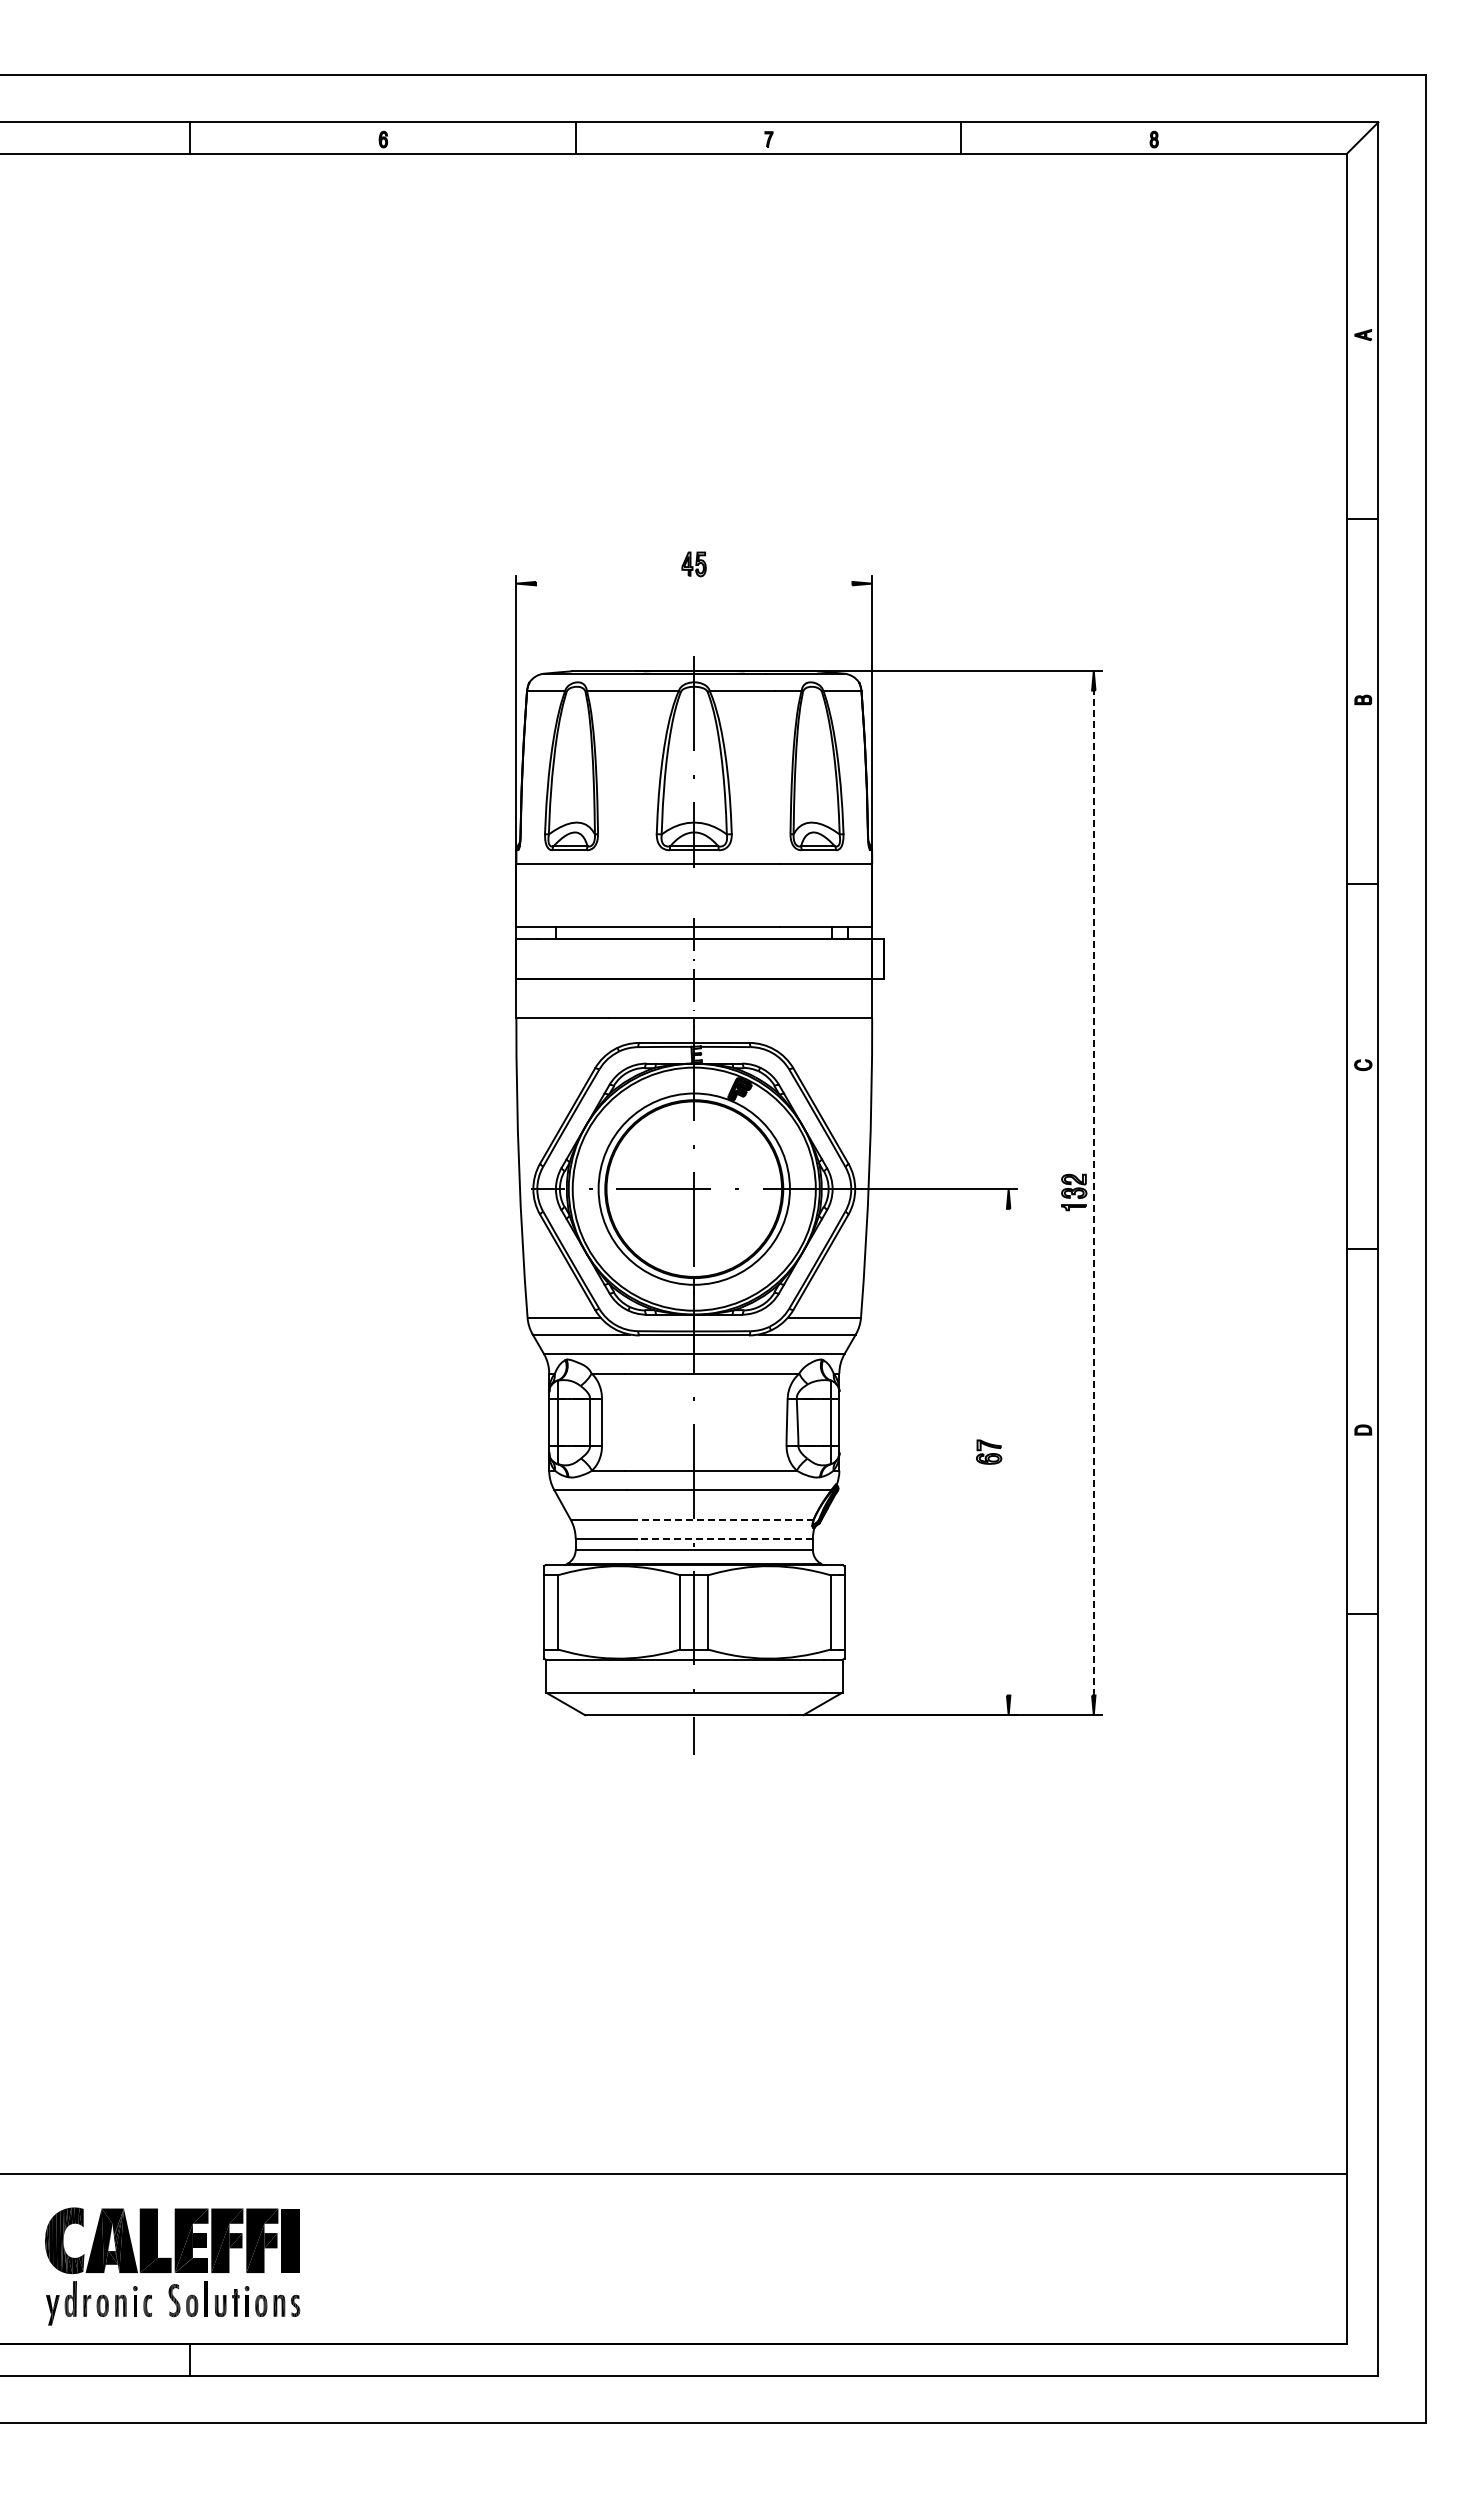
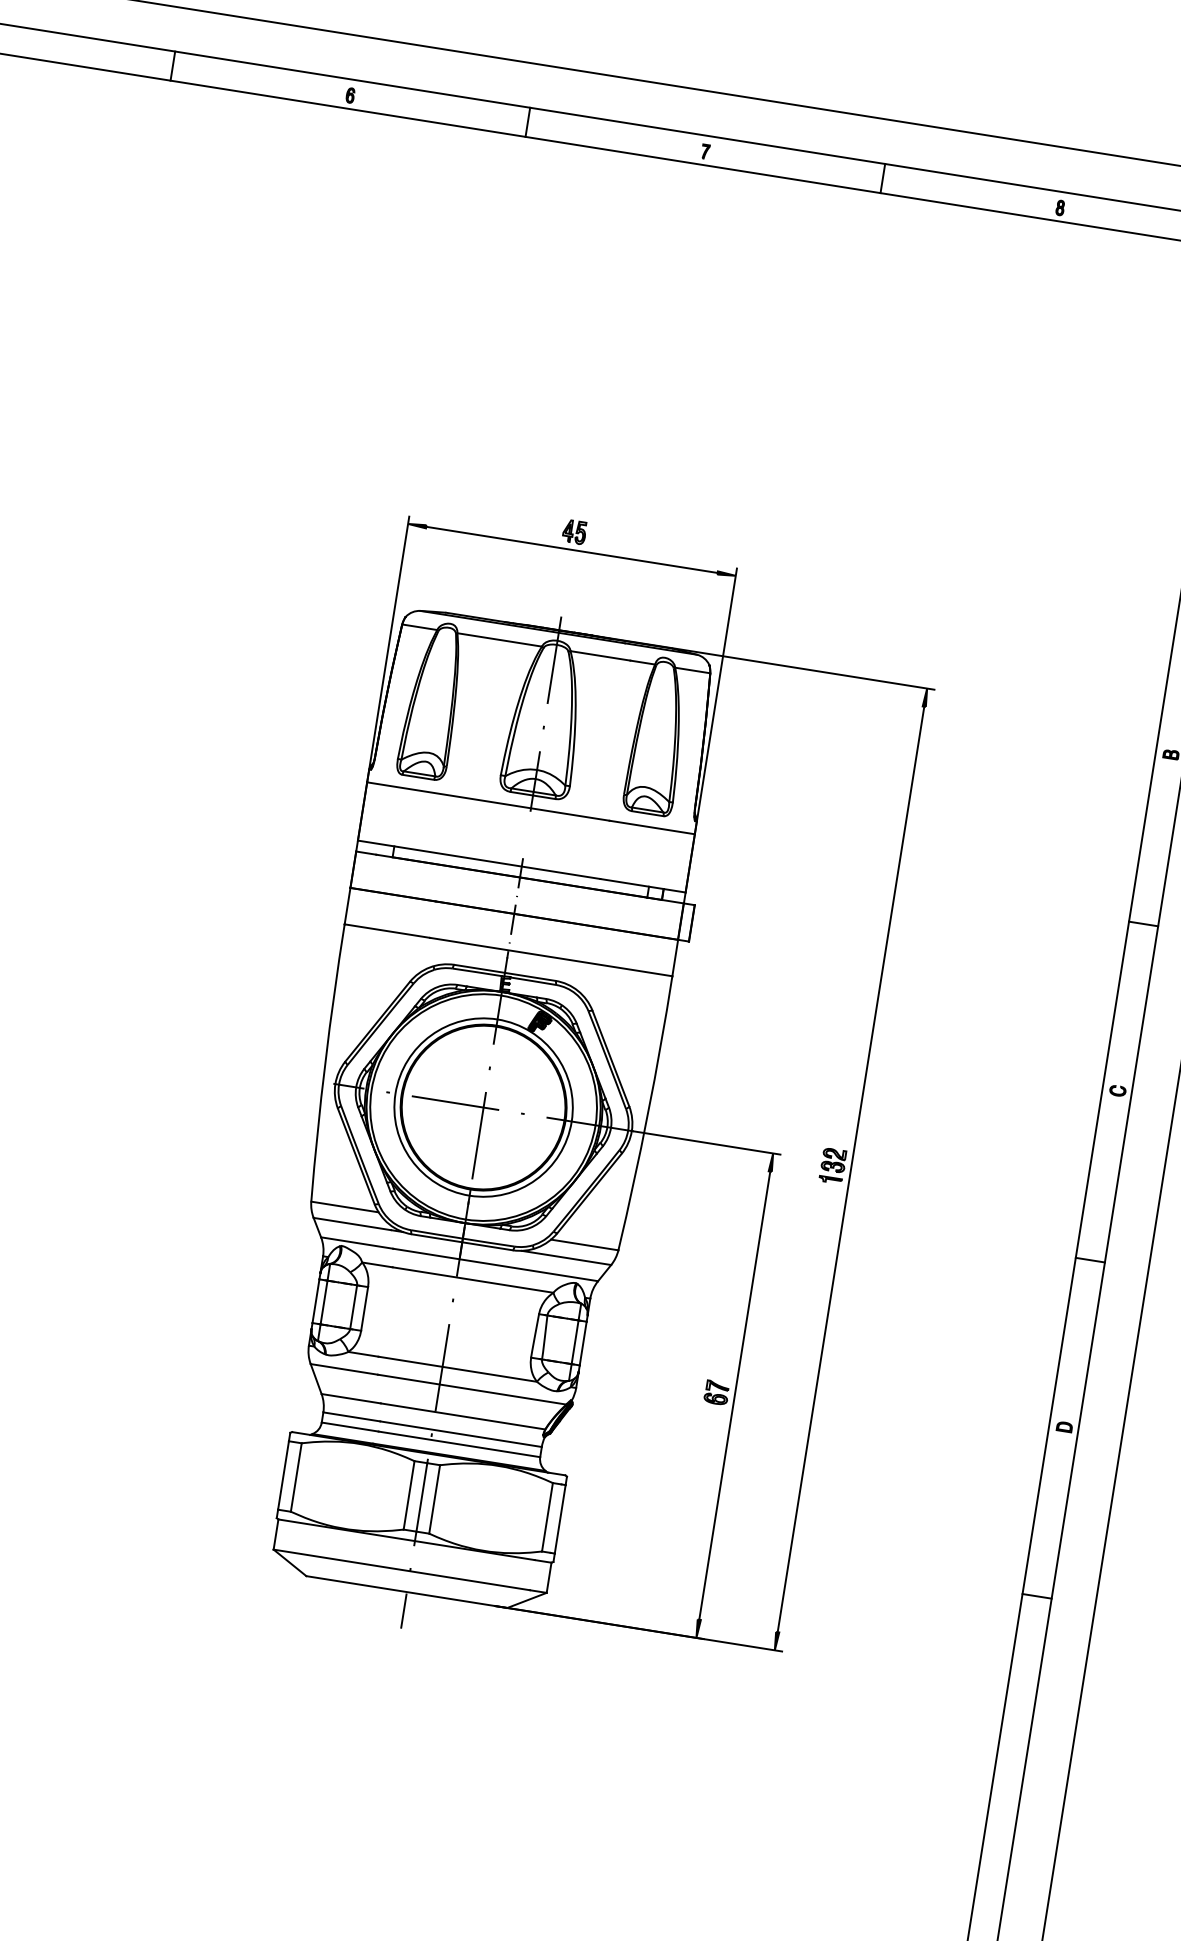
line: (694, 583) -> (572, 549), added
line: (1093, 1192) -> (850, 1168), dashed -> solid
line: (1008, 1451) -> (734, 1395), added
line: (723, 1519) -> (462, 1416), dashed -> solid
line: (725, 1538) -> (461, 1433), dashed -> solid

